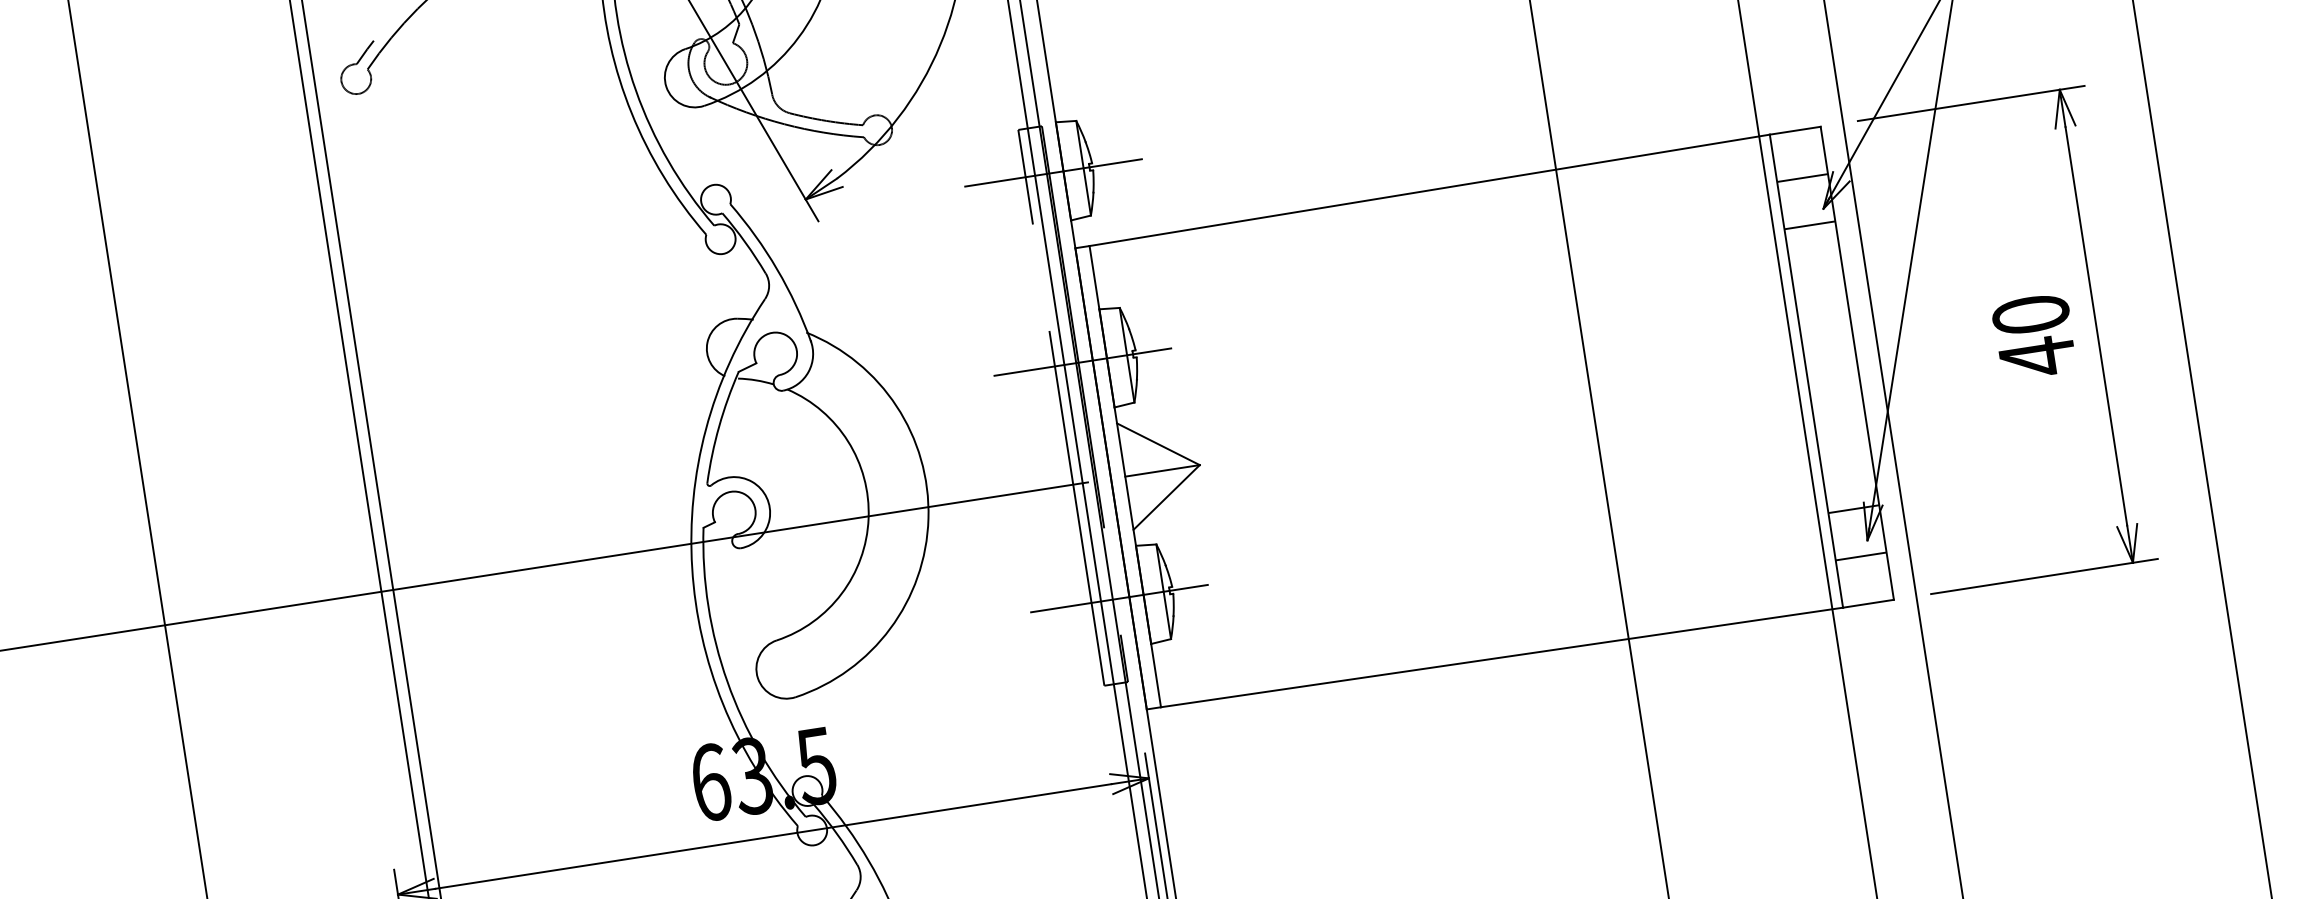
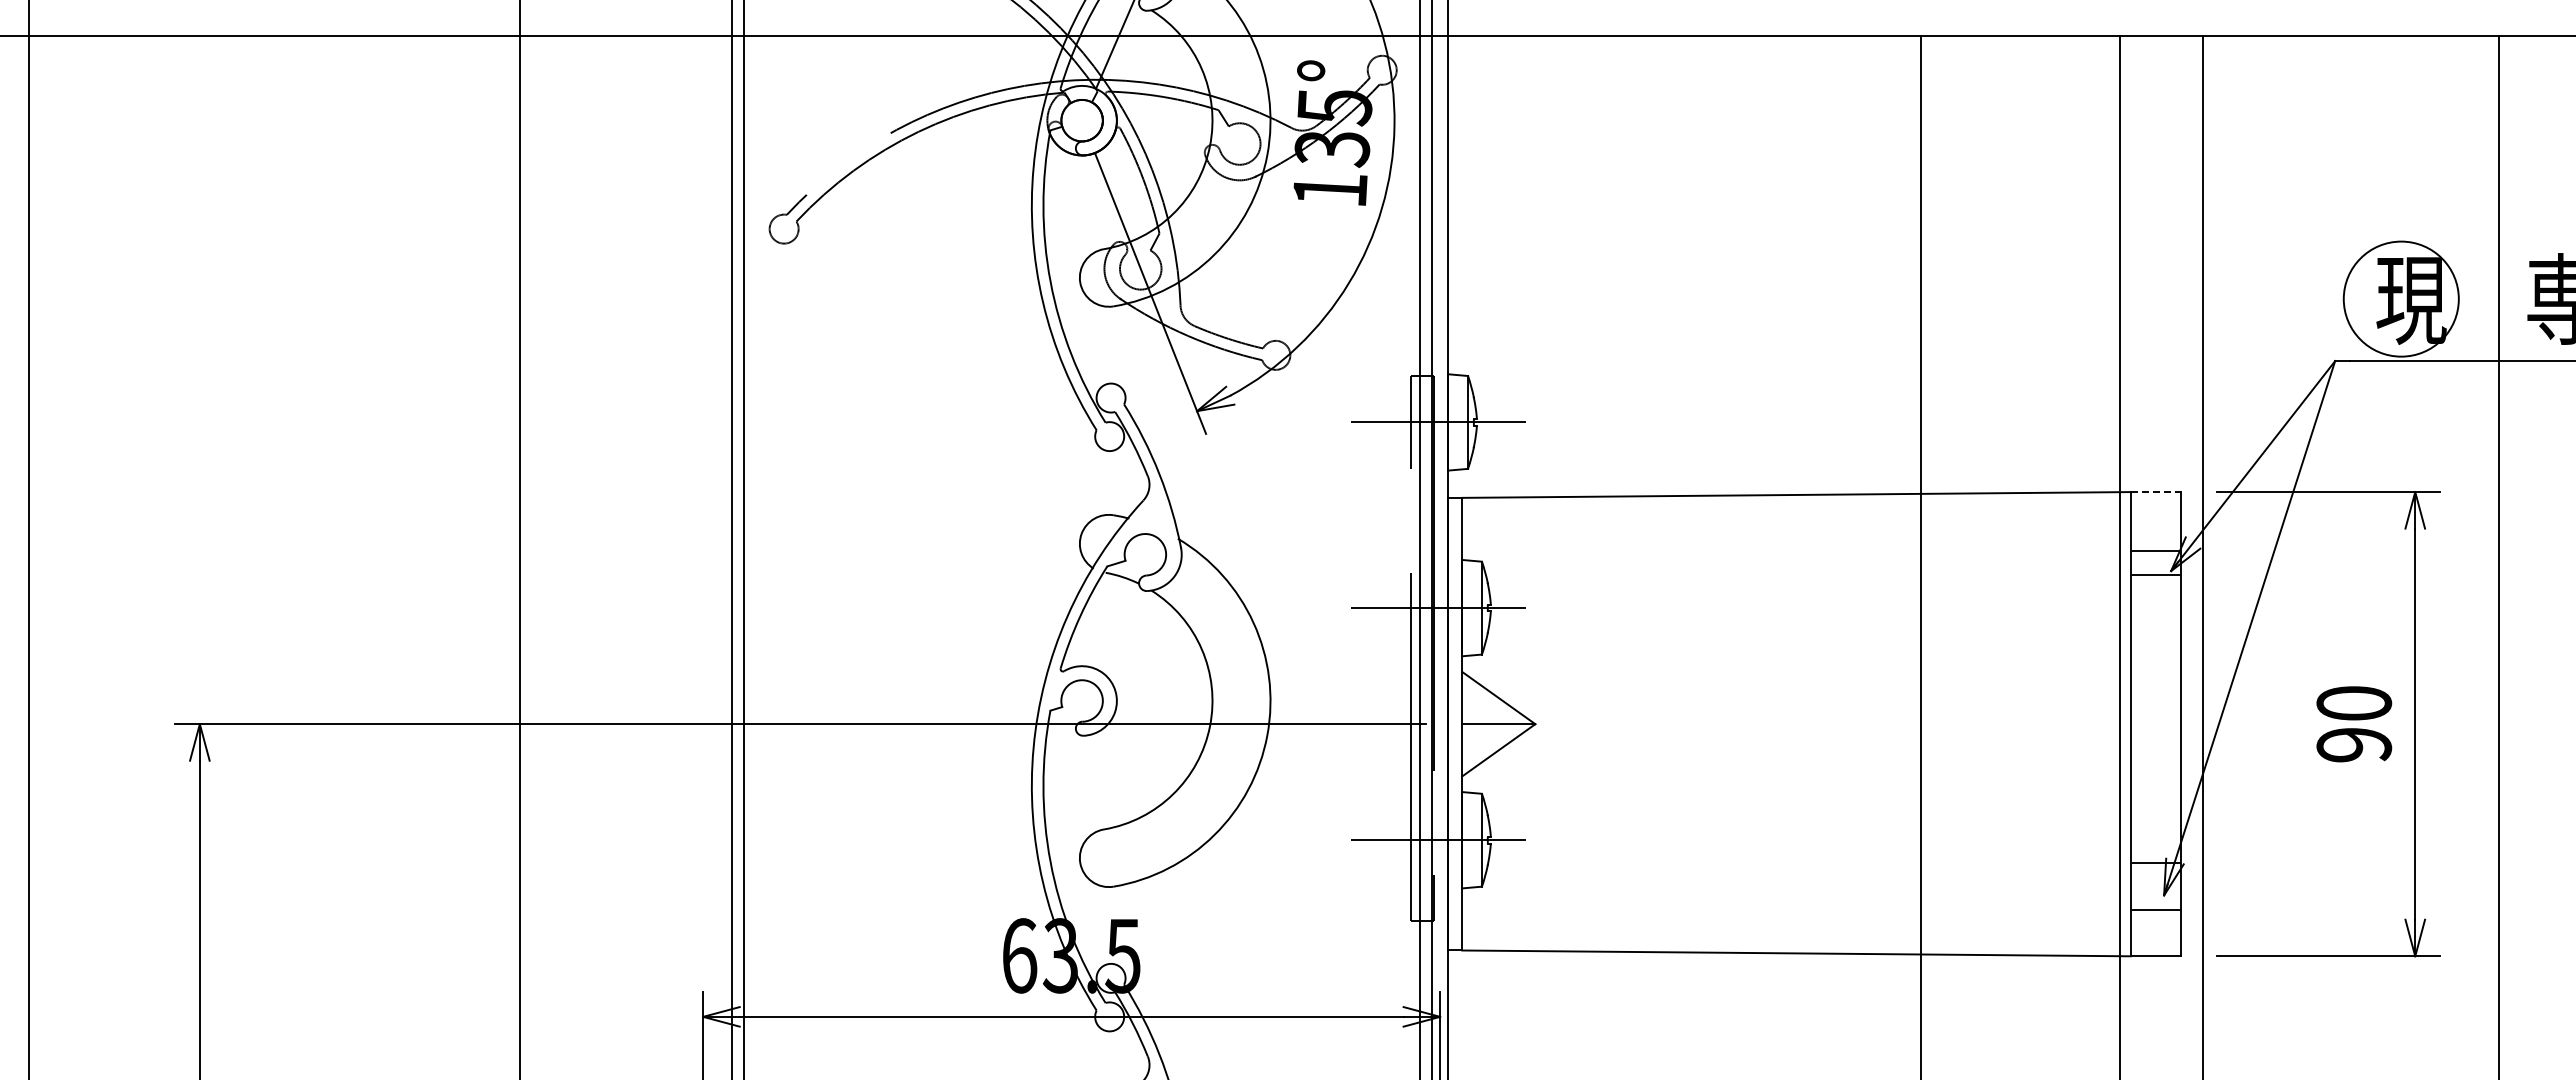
line: (1795, 131) -> (2155, 492), solid -> dashed
line: (1802, 178) -> (2155, 575), moved
line: (1809, 224) -> (2155, 550), moved
text: (2037, 357) -> (2354, 745), 40 -> 90

